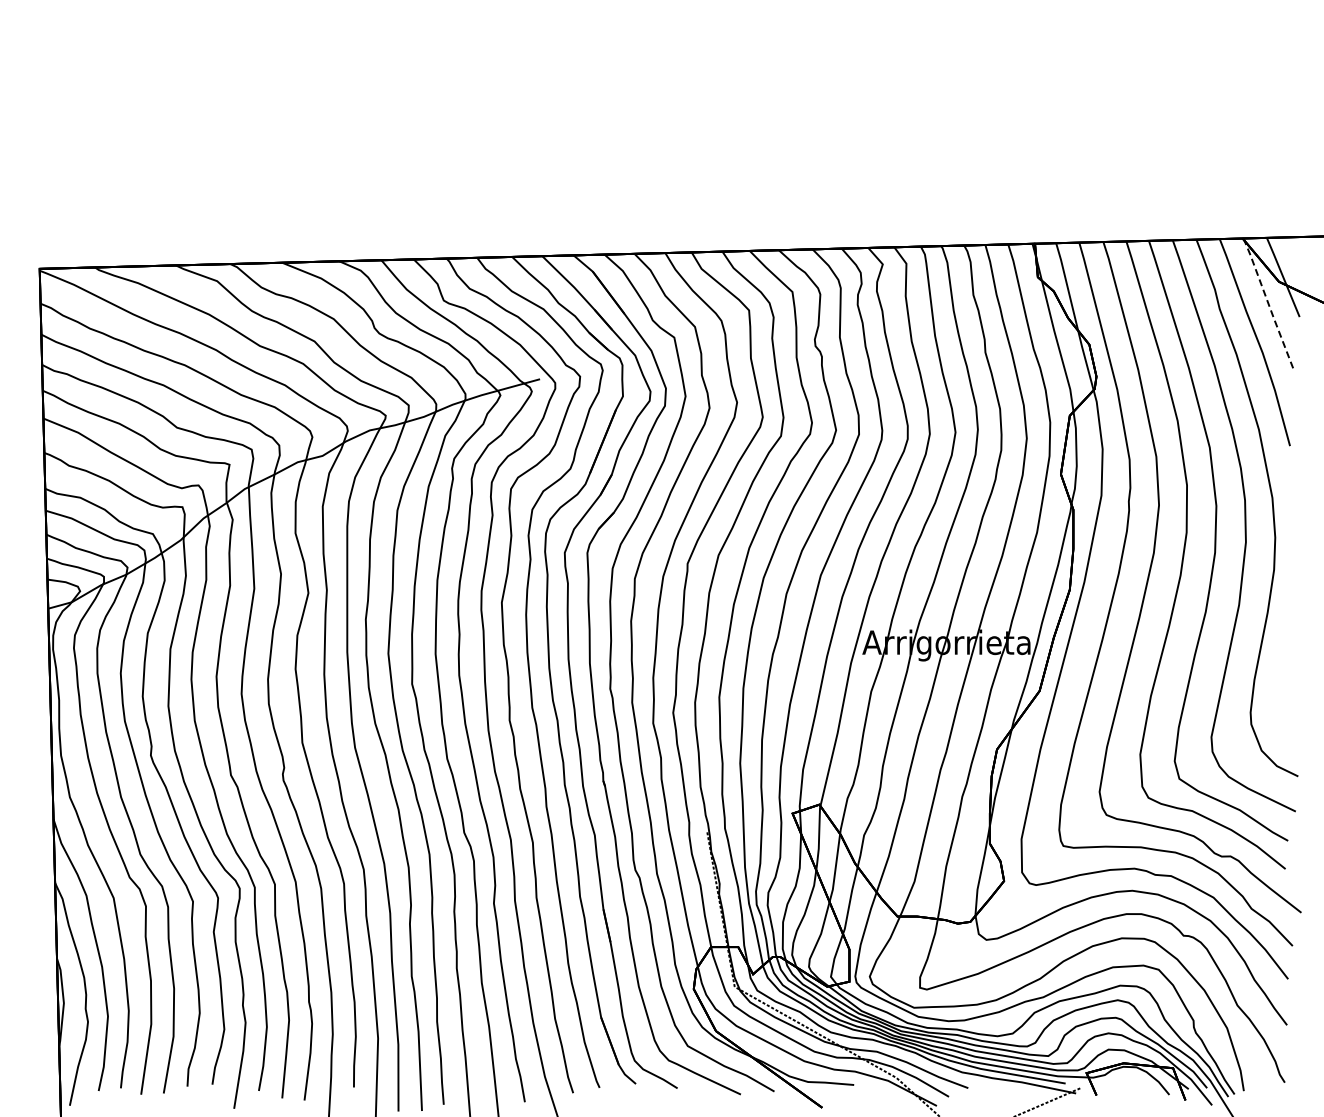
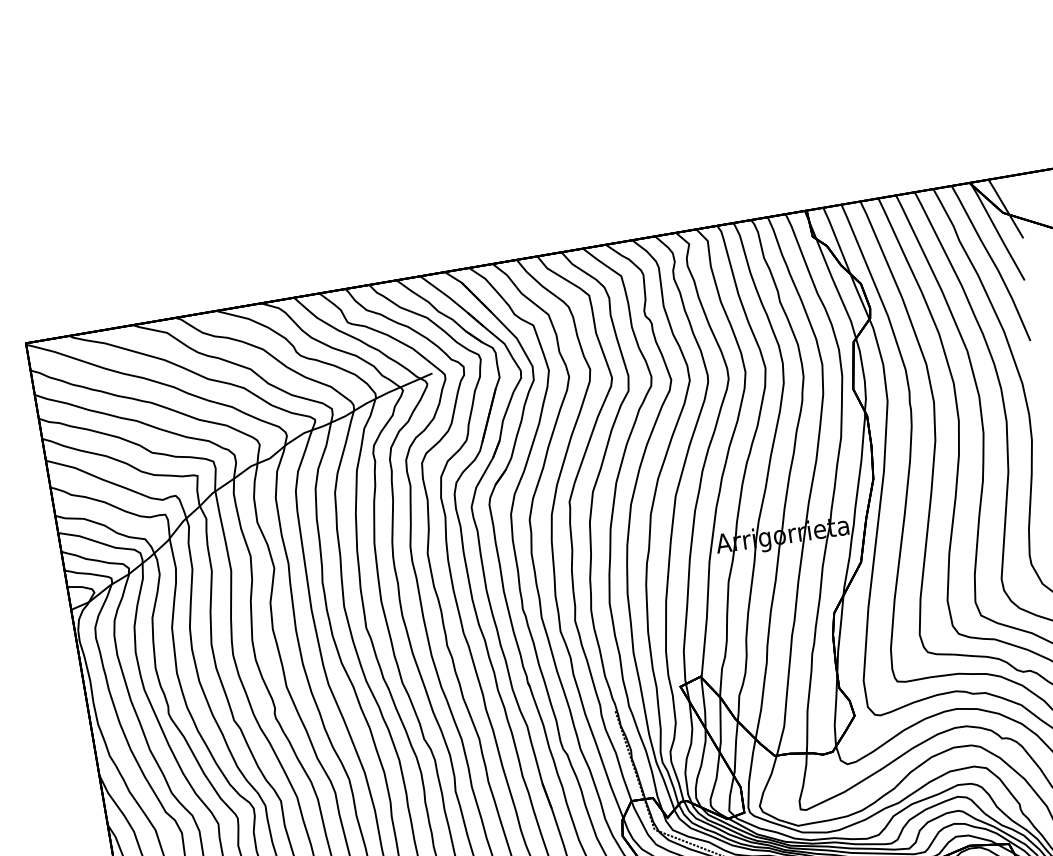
line: (1268, 304) -> (997, 231), dashed -> solid

